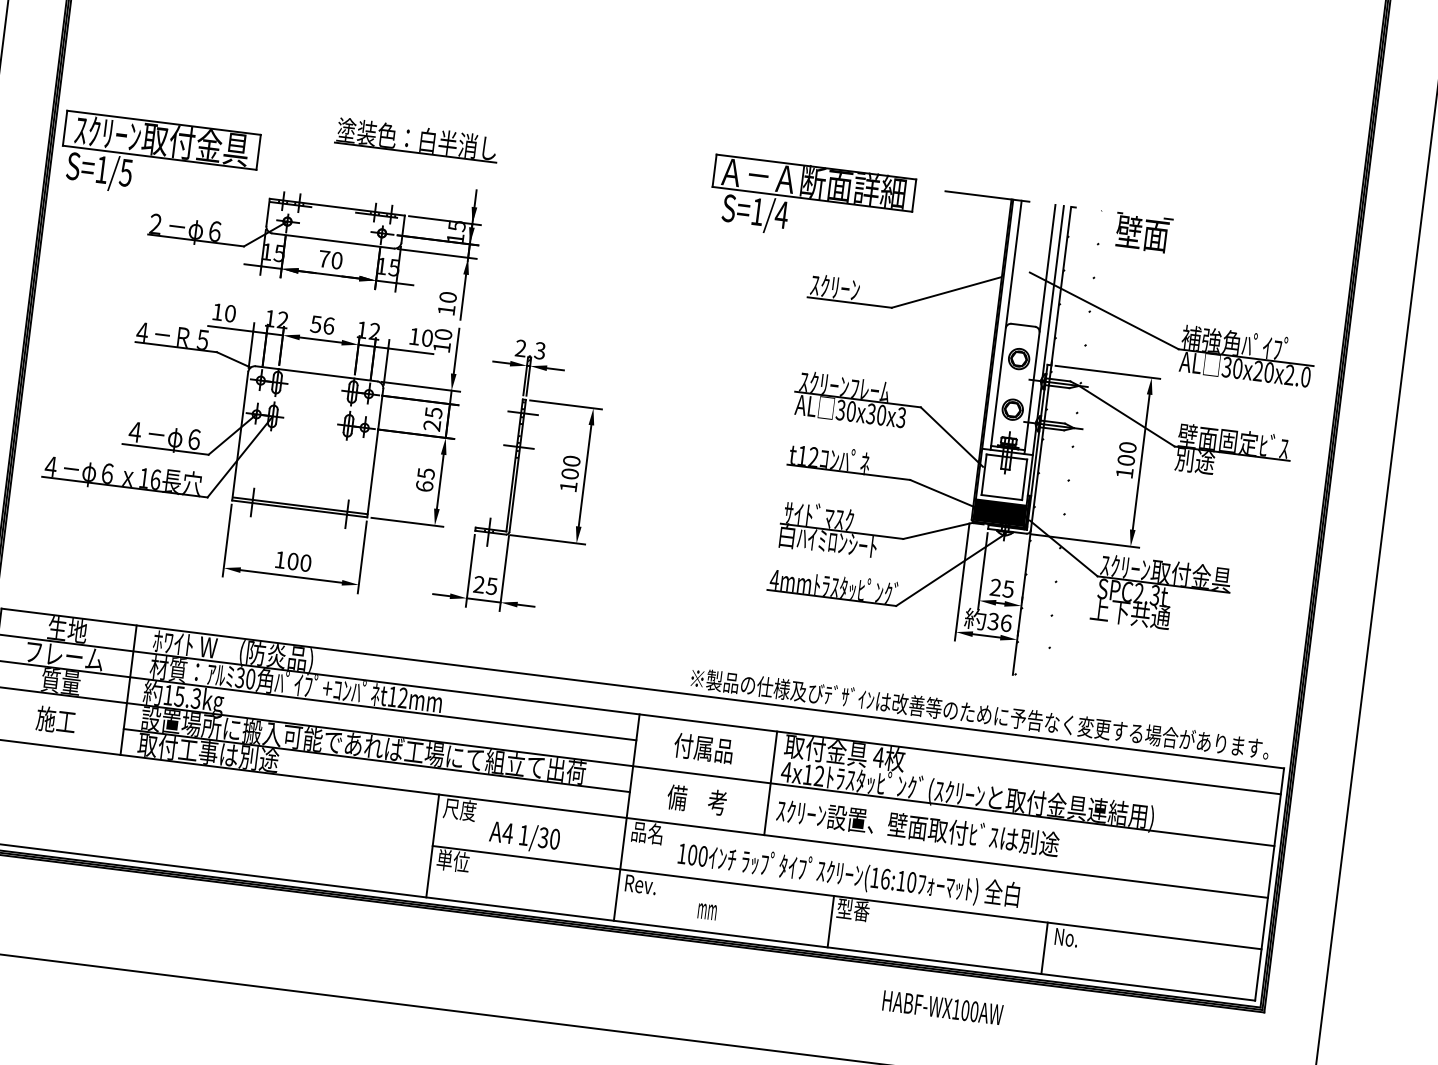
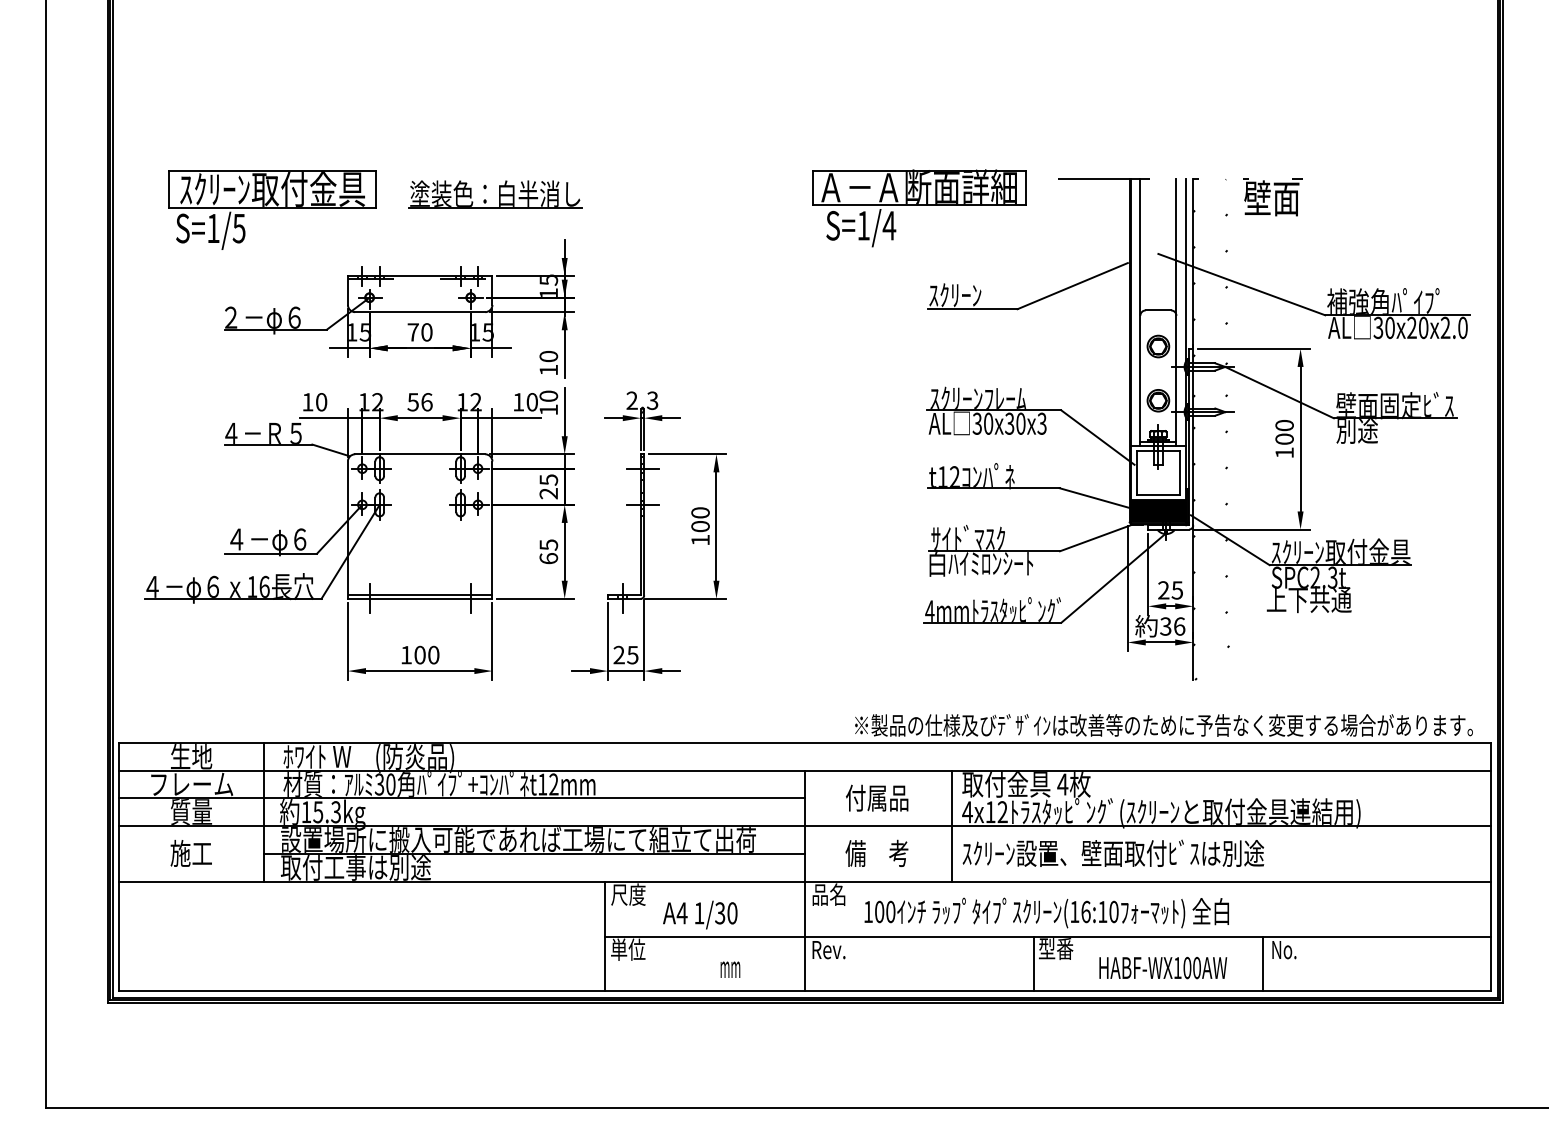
part: (159, 158) -> (272, 209), moved
text: (707, 911) -> (730, 969), moved
text: (943, 1007) -> (1163, 967), moved

